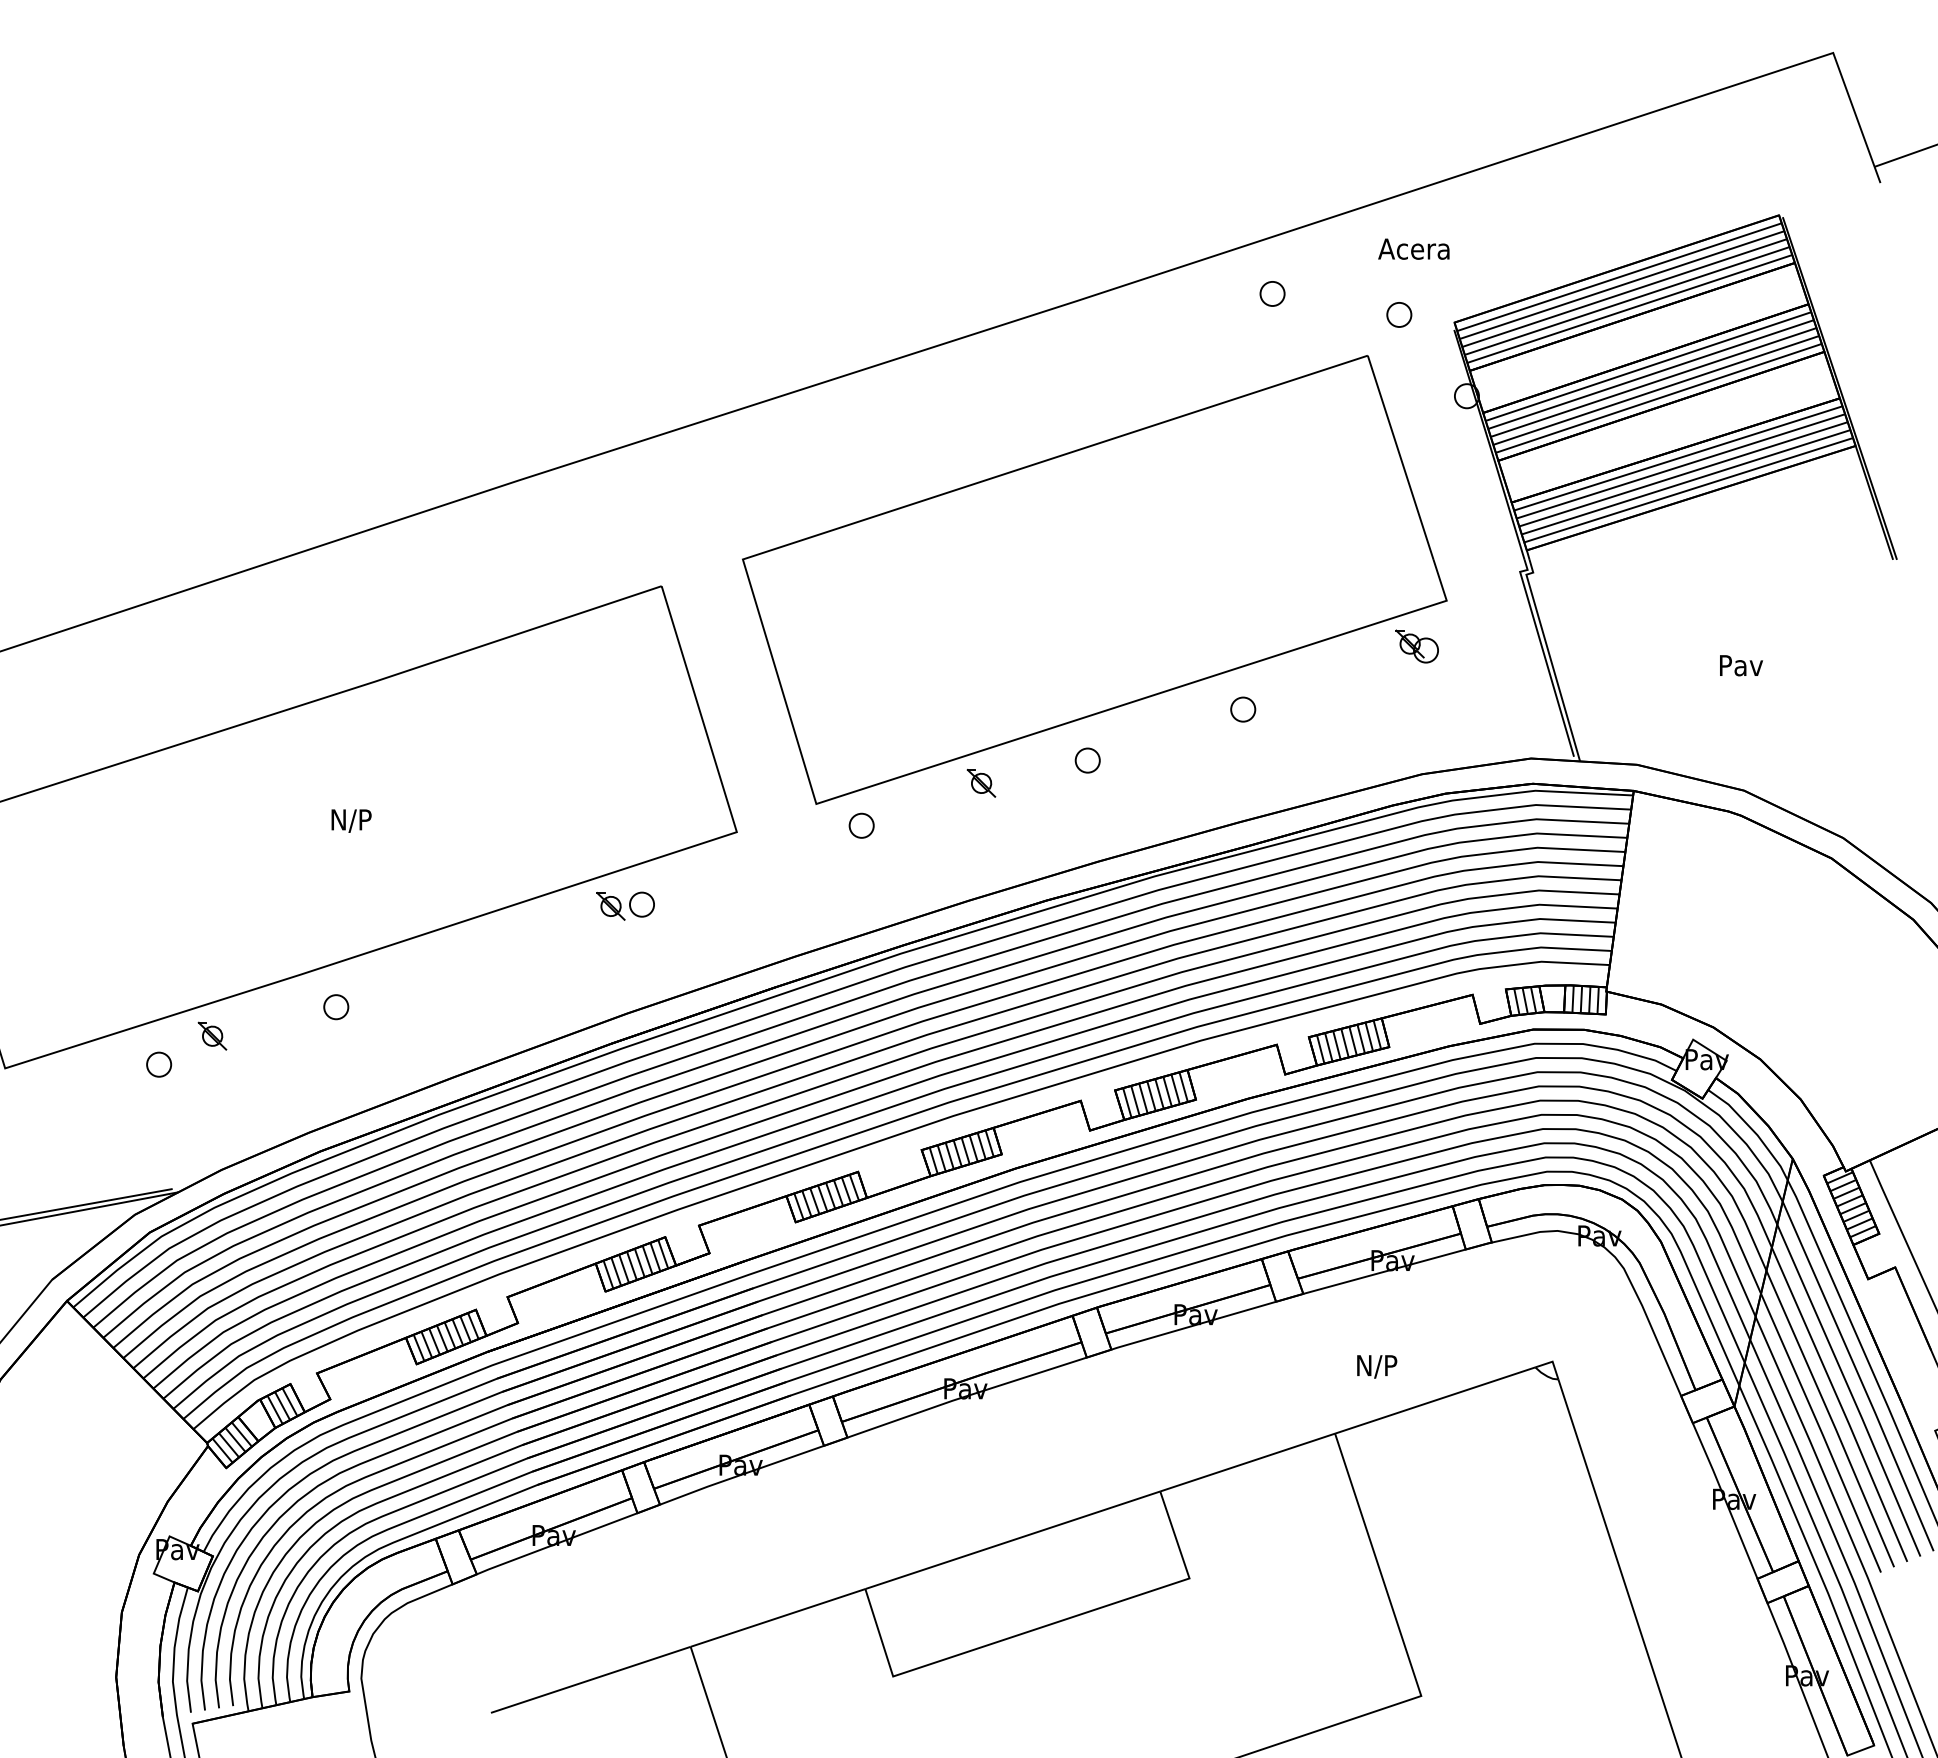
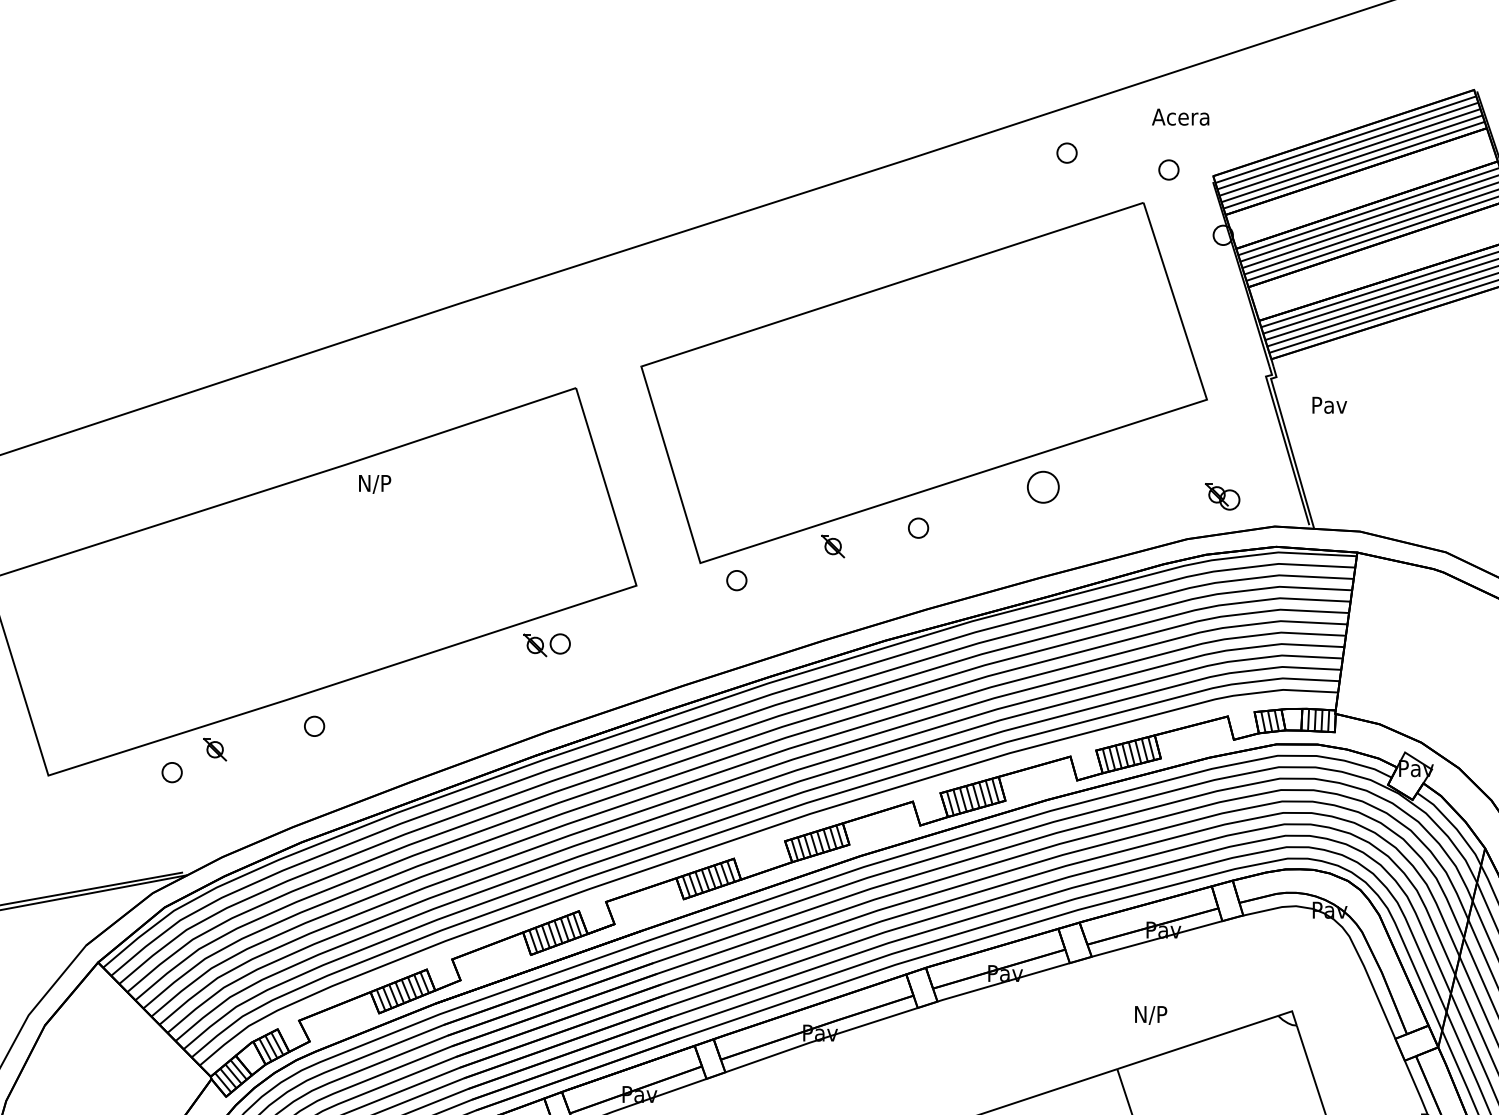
part: (1416, 646) -> (1222, 496), moved
text: (1741, 665) -> (1329, 405), moved
part: (1243, 709) -> (1043, 487), size x1.6
text: (351, 820) -> (375, 483), moved

